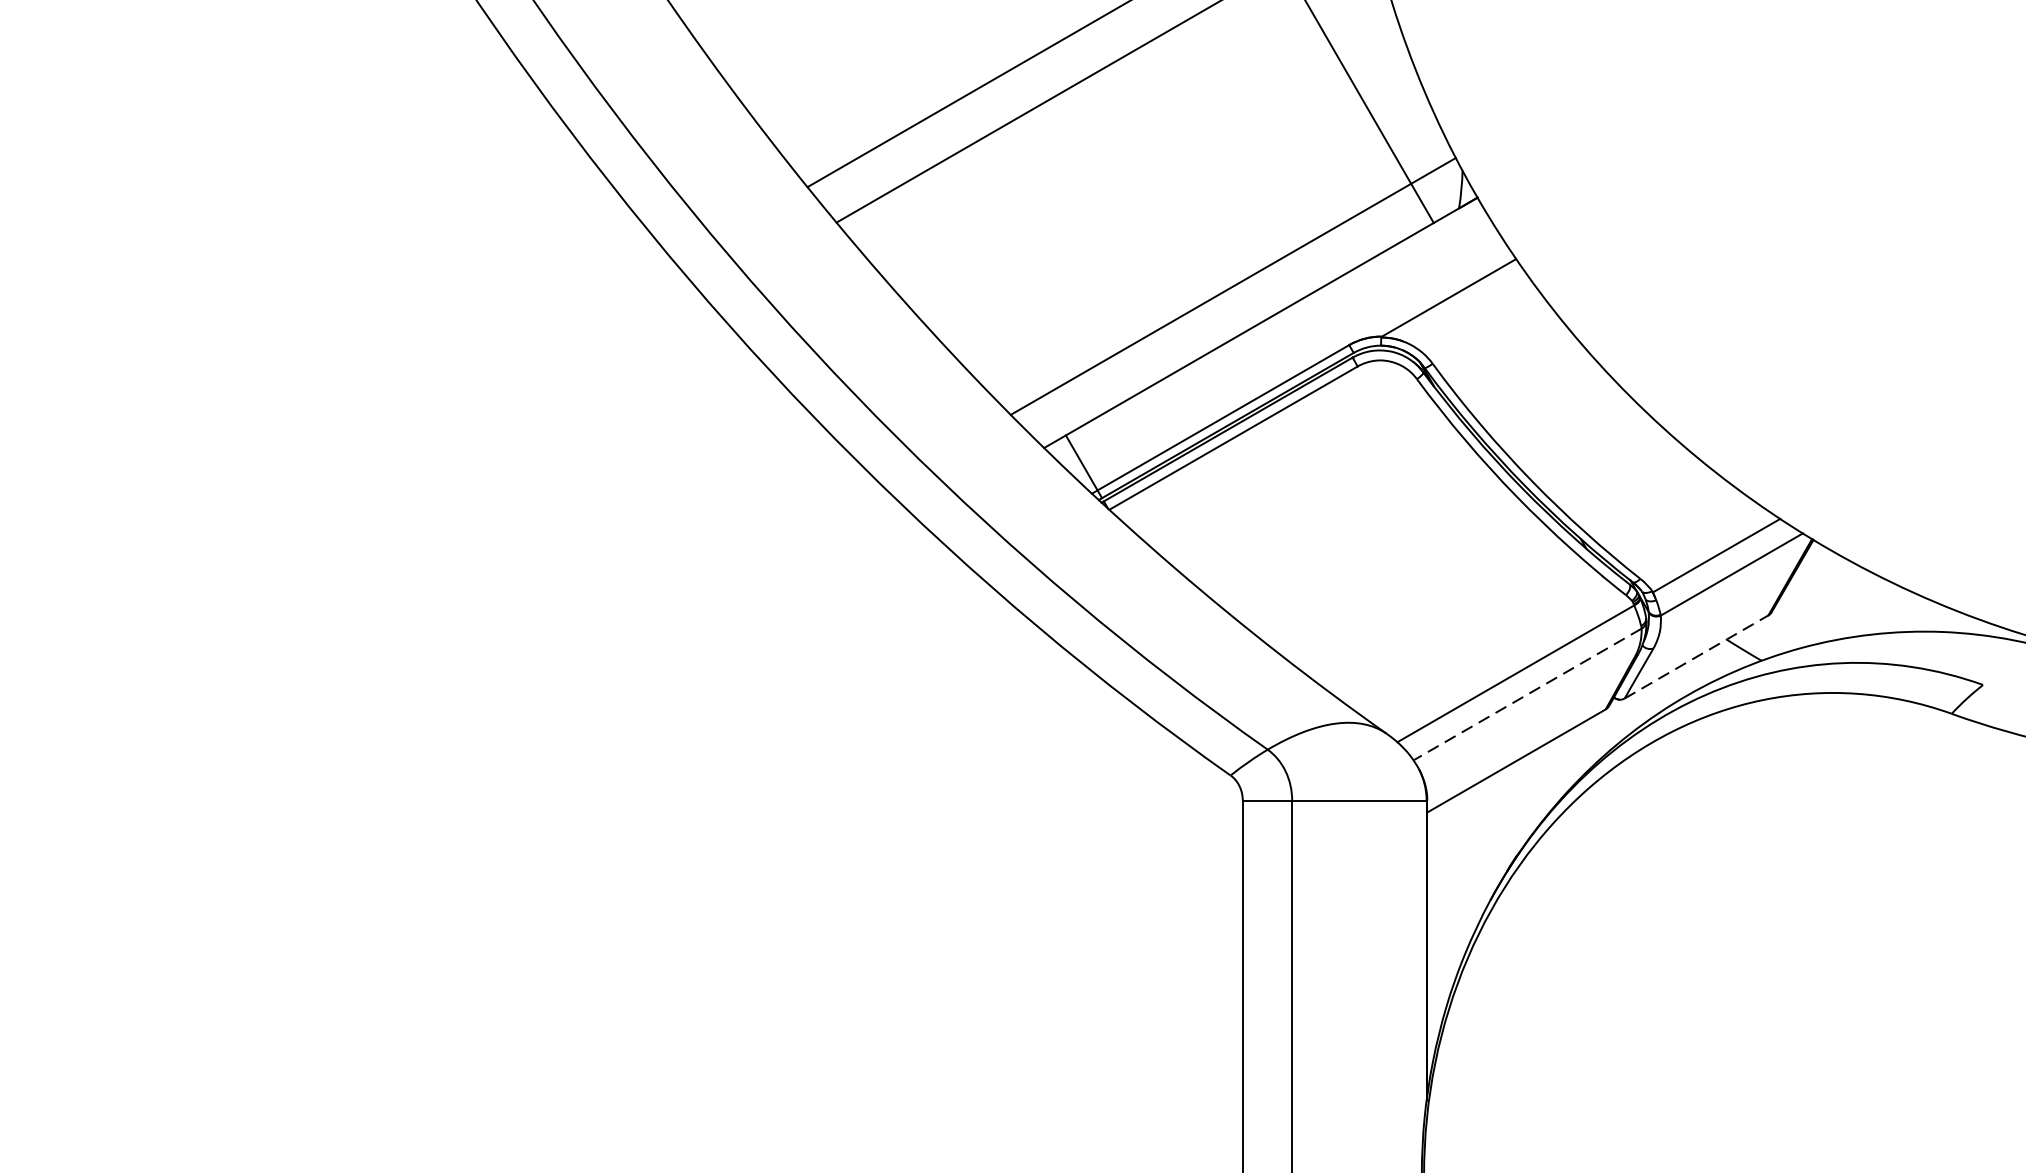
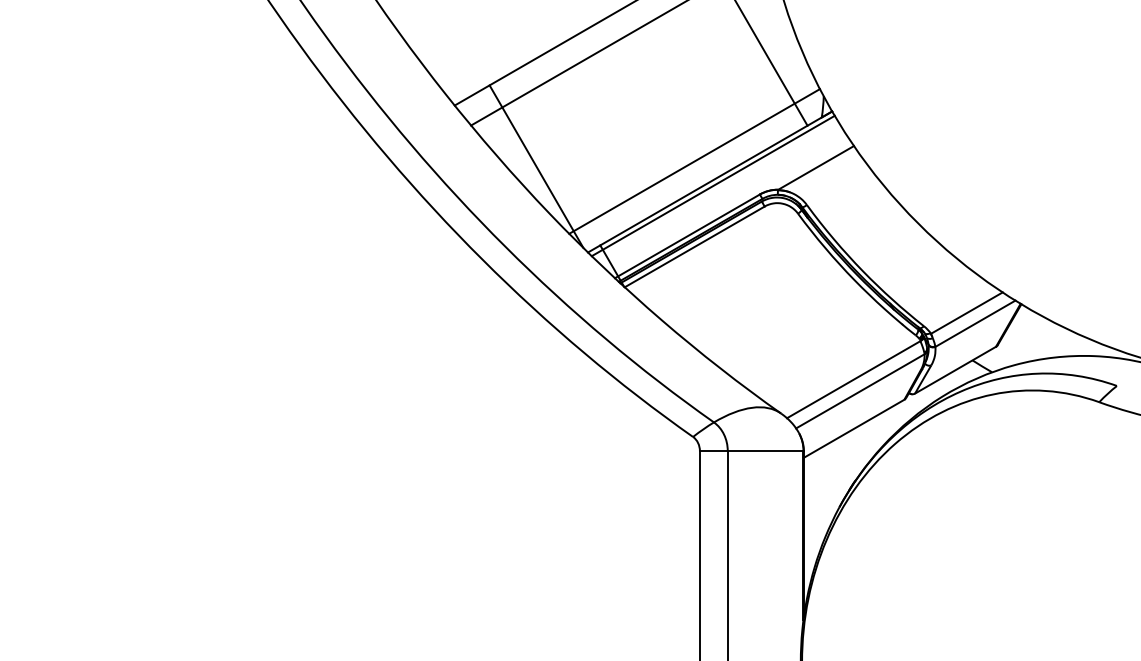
line: (952, 295) -> (536, 166), added
line: (1265, 329) -> (712, 185), added
line: (1696, 657) -> (955, 370), dashed -> solid
line: (1526, 694) -> (859, 391), dashed -> solid

